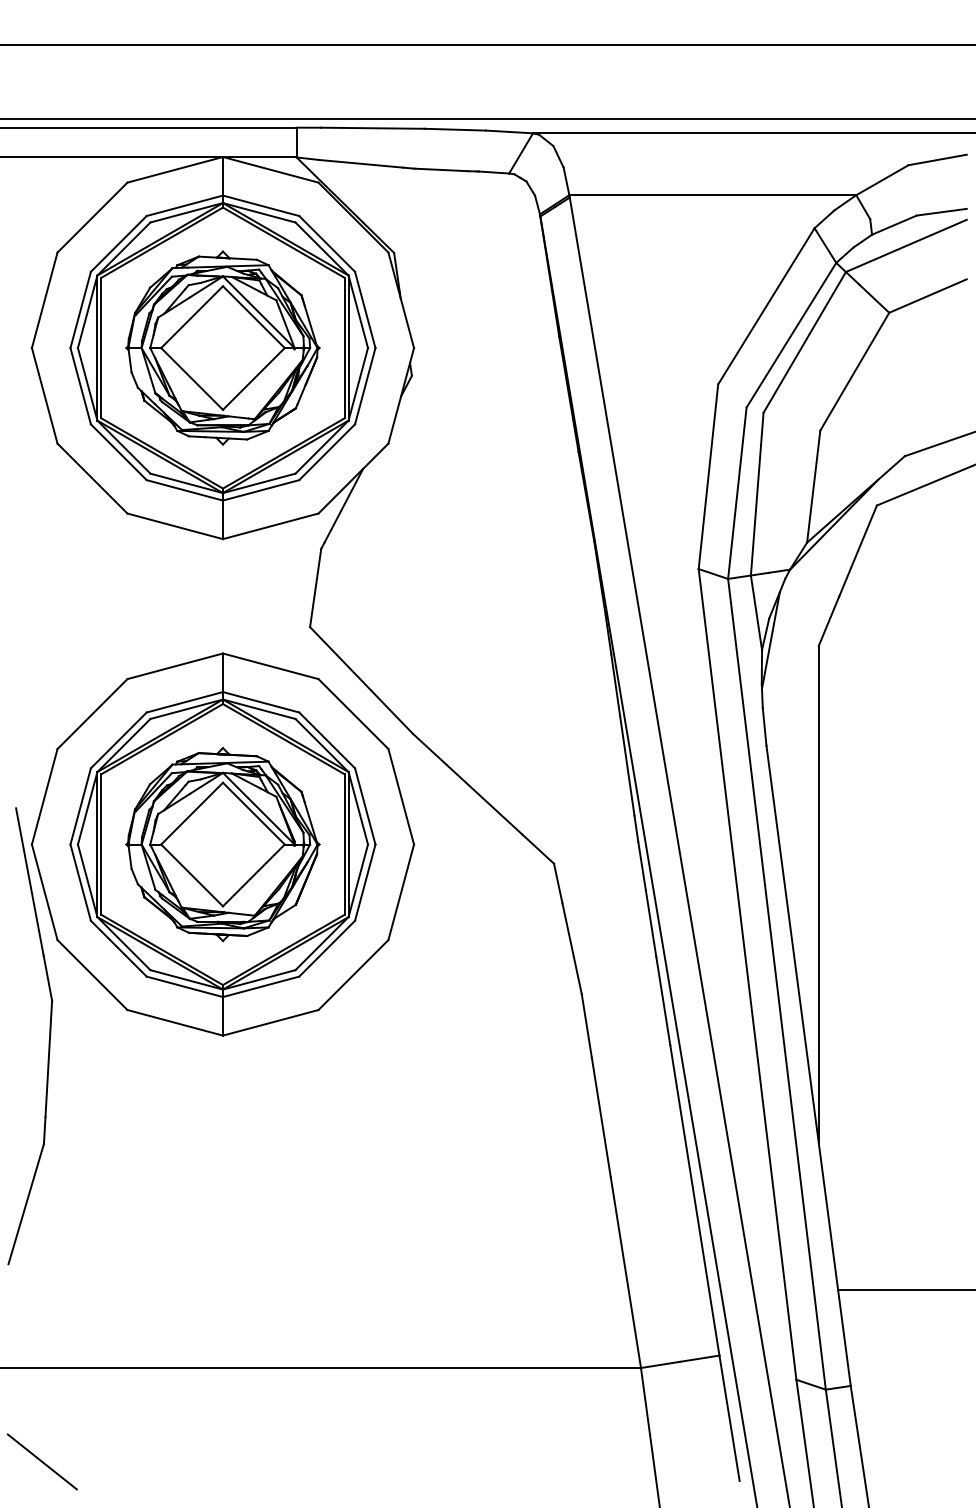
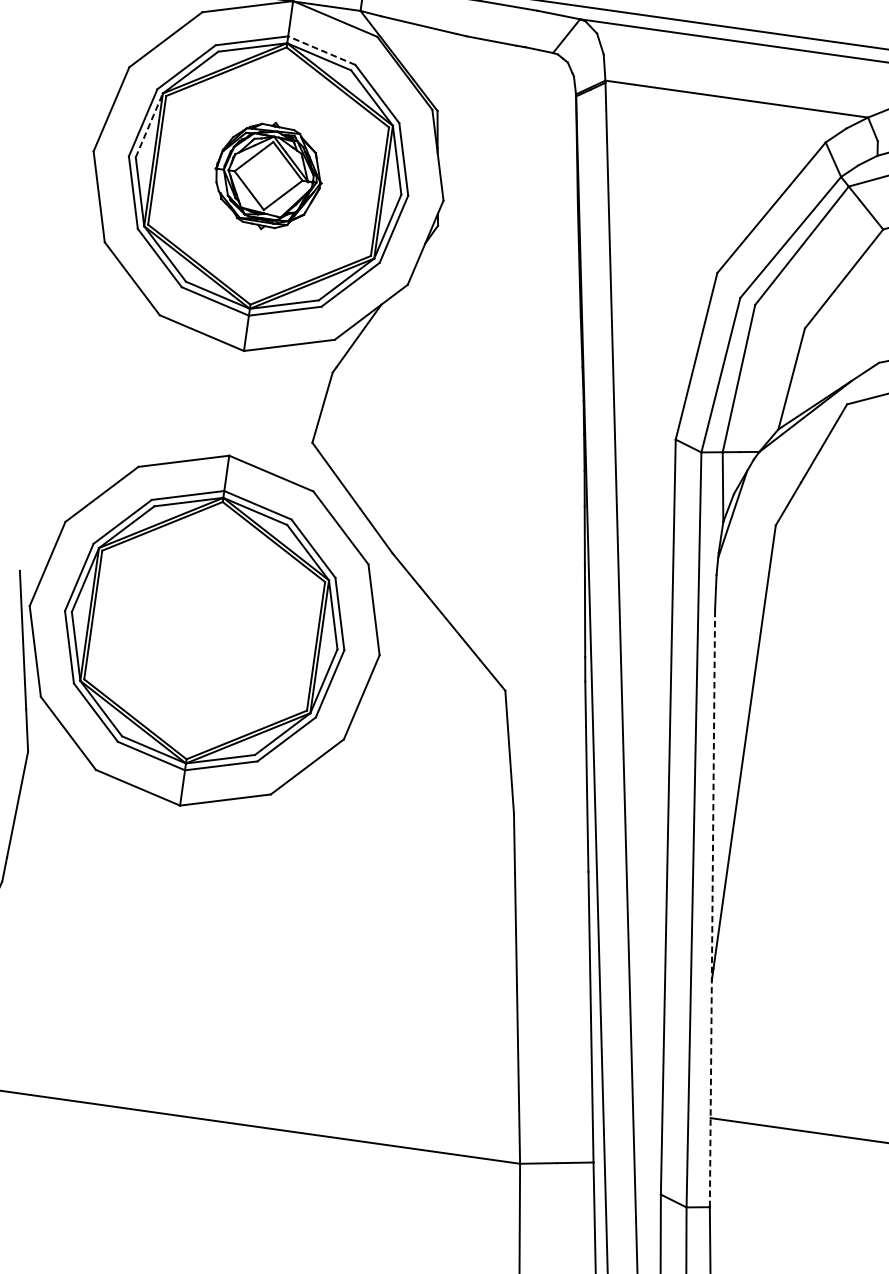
line: (260, 205) -> (321, 50), solid -> dashed
line: (87, 311) -> (149, 125), solid -> dashed
part: (222, 347) -> (268, 175), size x0.6
part: (222, 844) -> (204, 630), removed
line: (808, 1065) -> (712, 908), solid -> dashed

